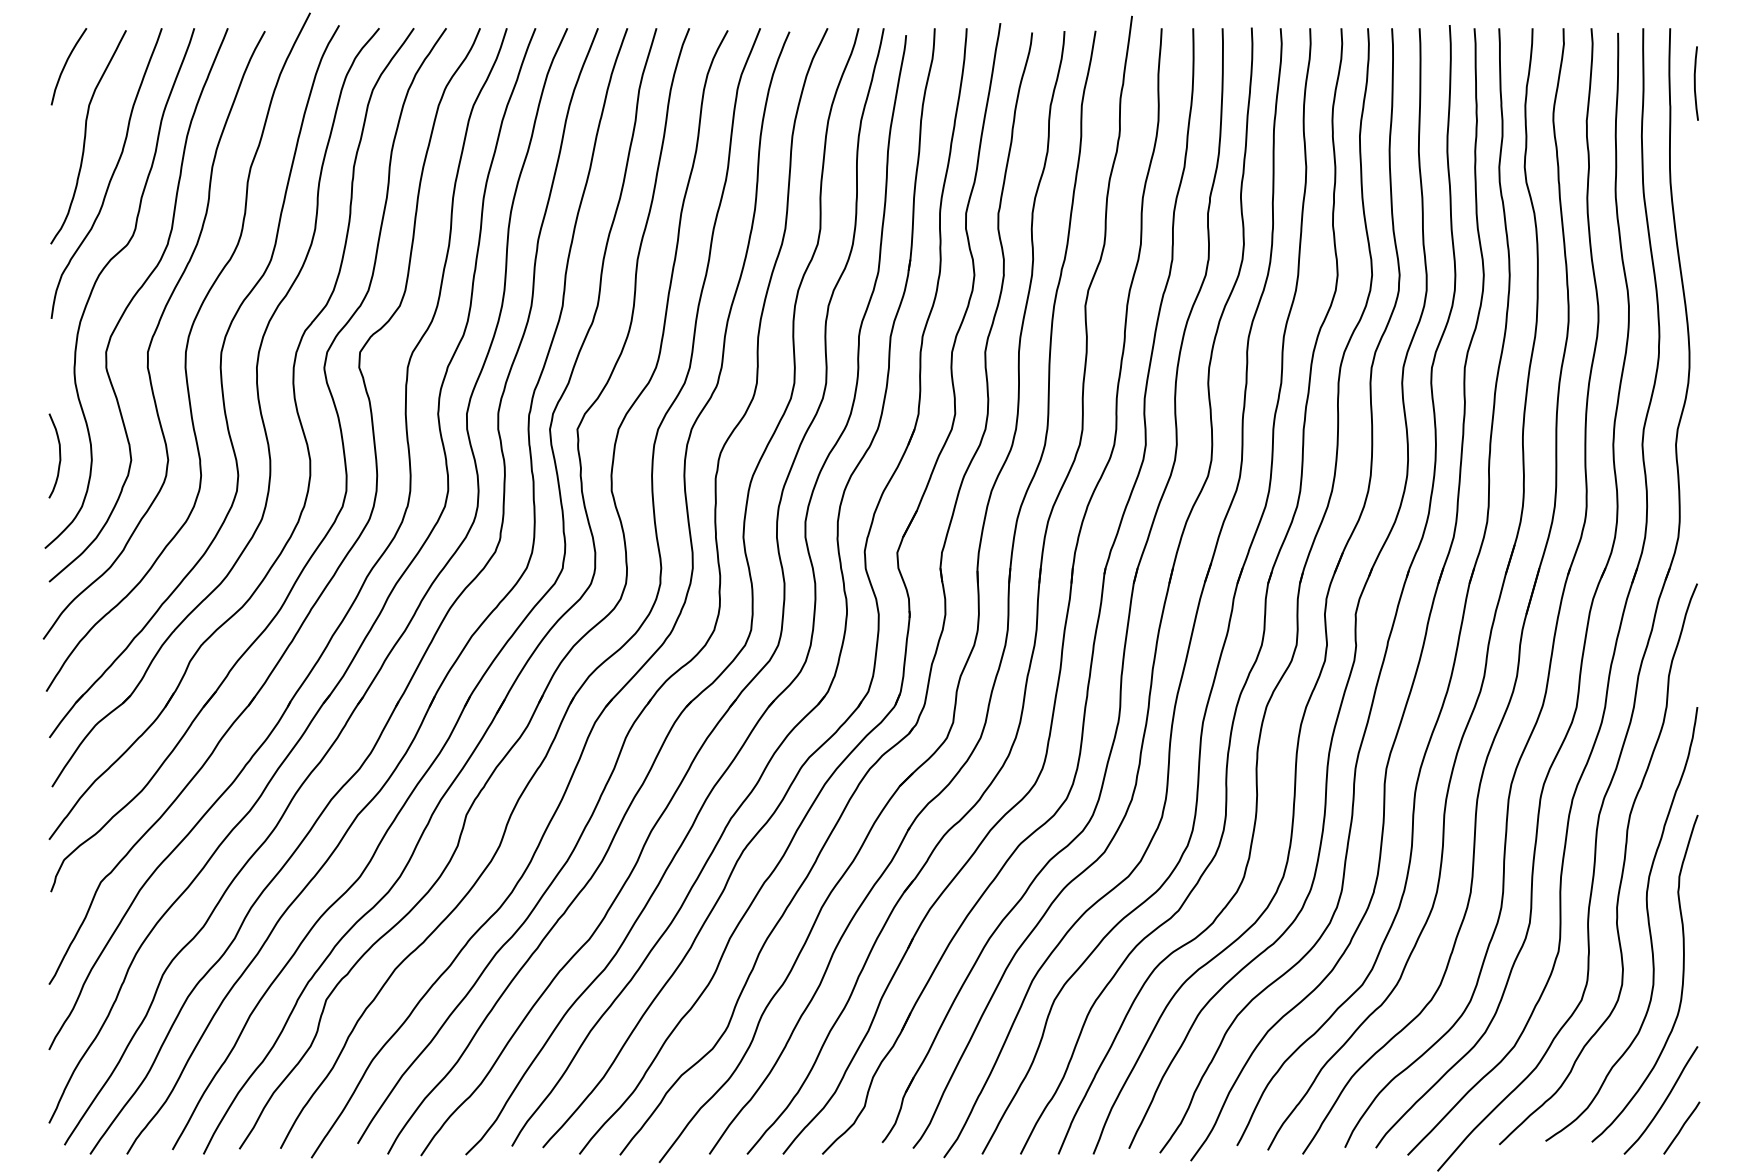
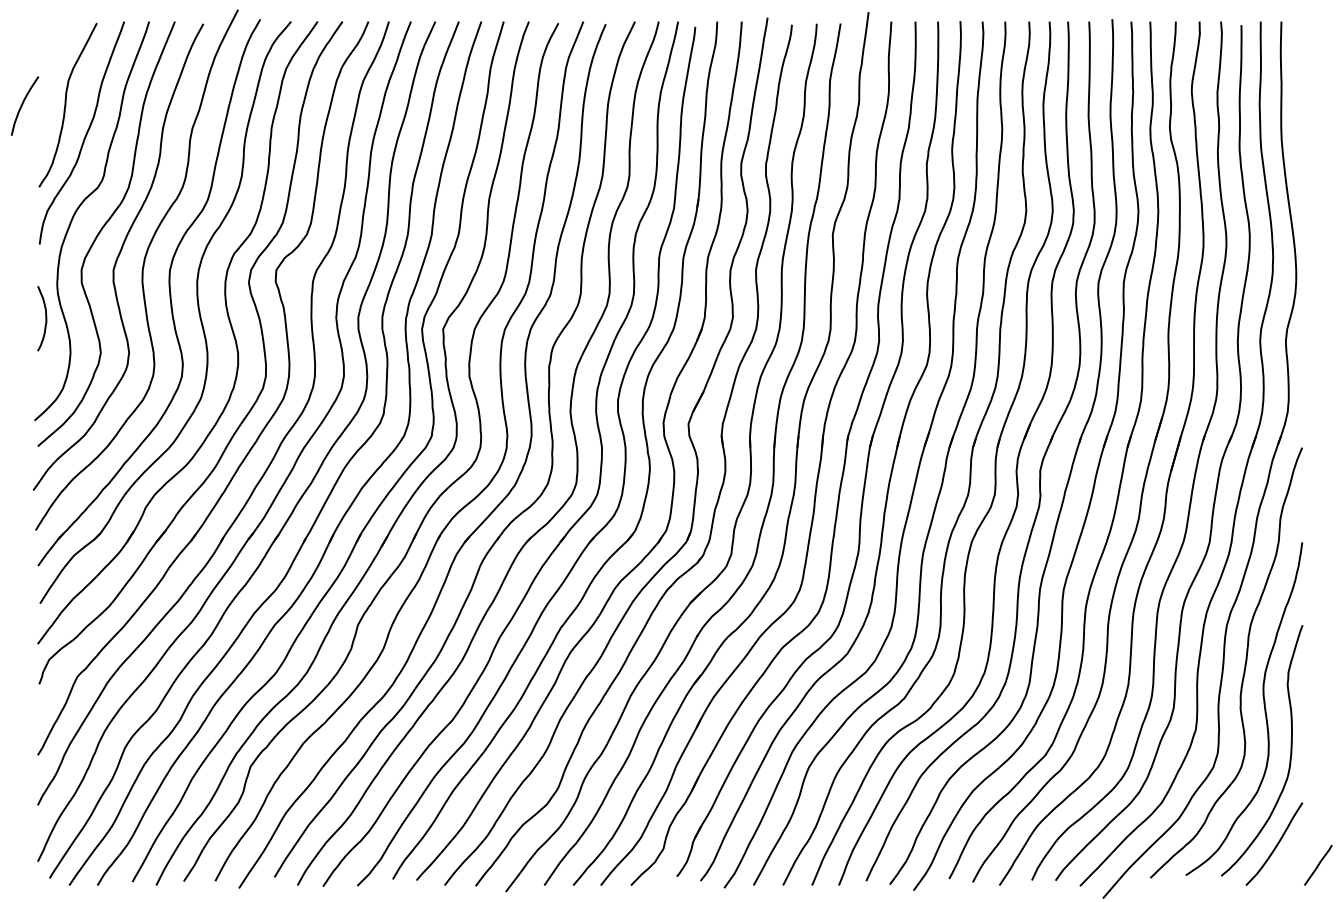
curve: (66, 64) -> (23, 104), moved
curve: (1696, 82) -> (1301, 63), removed
curve: (59, 455) -> (45, 318), moved
line: (1682, 1126) -> (1318, 864), moved

